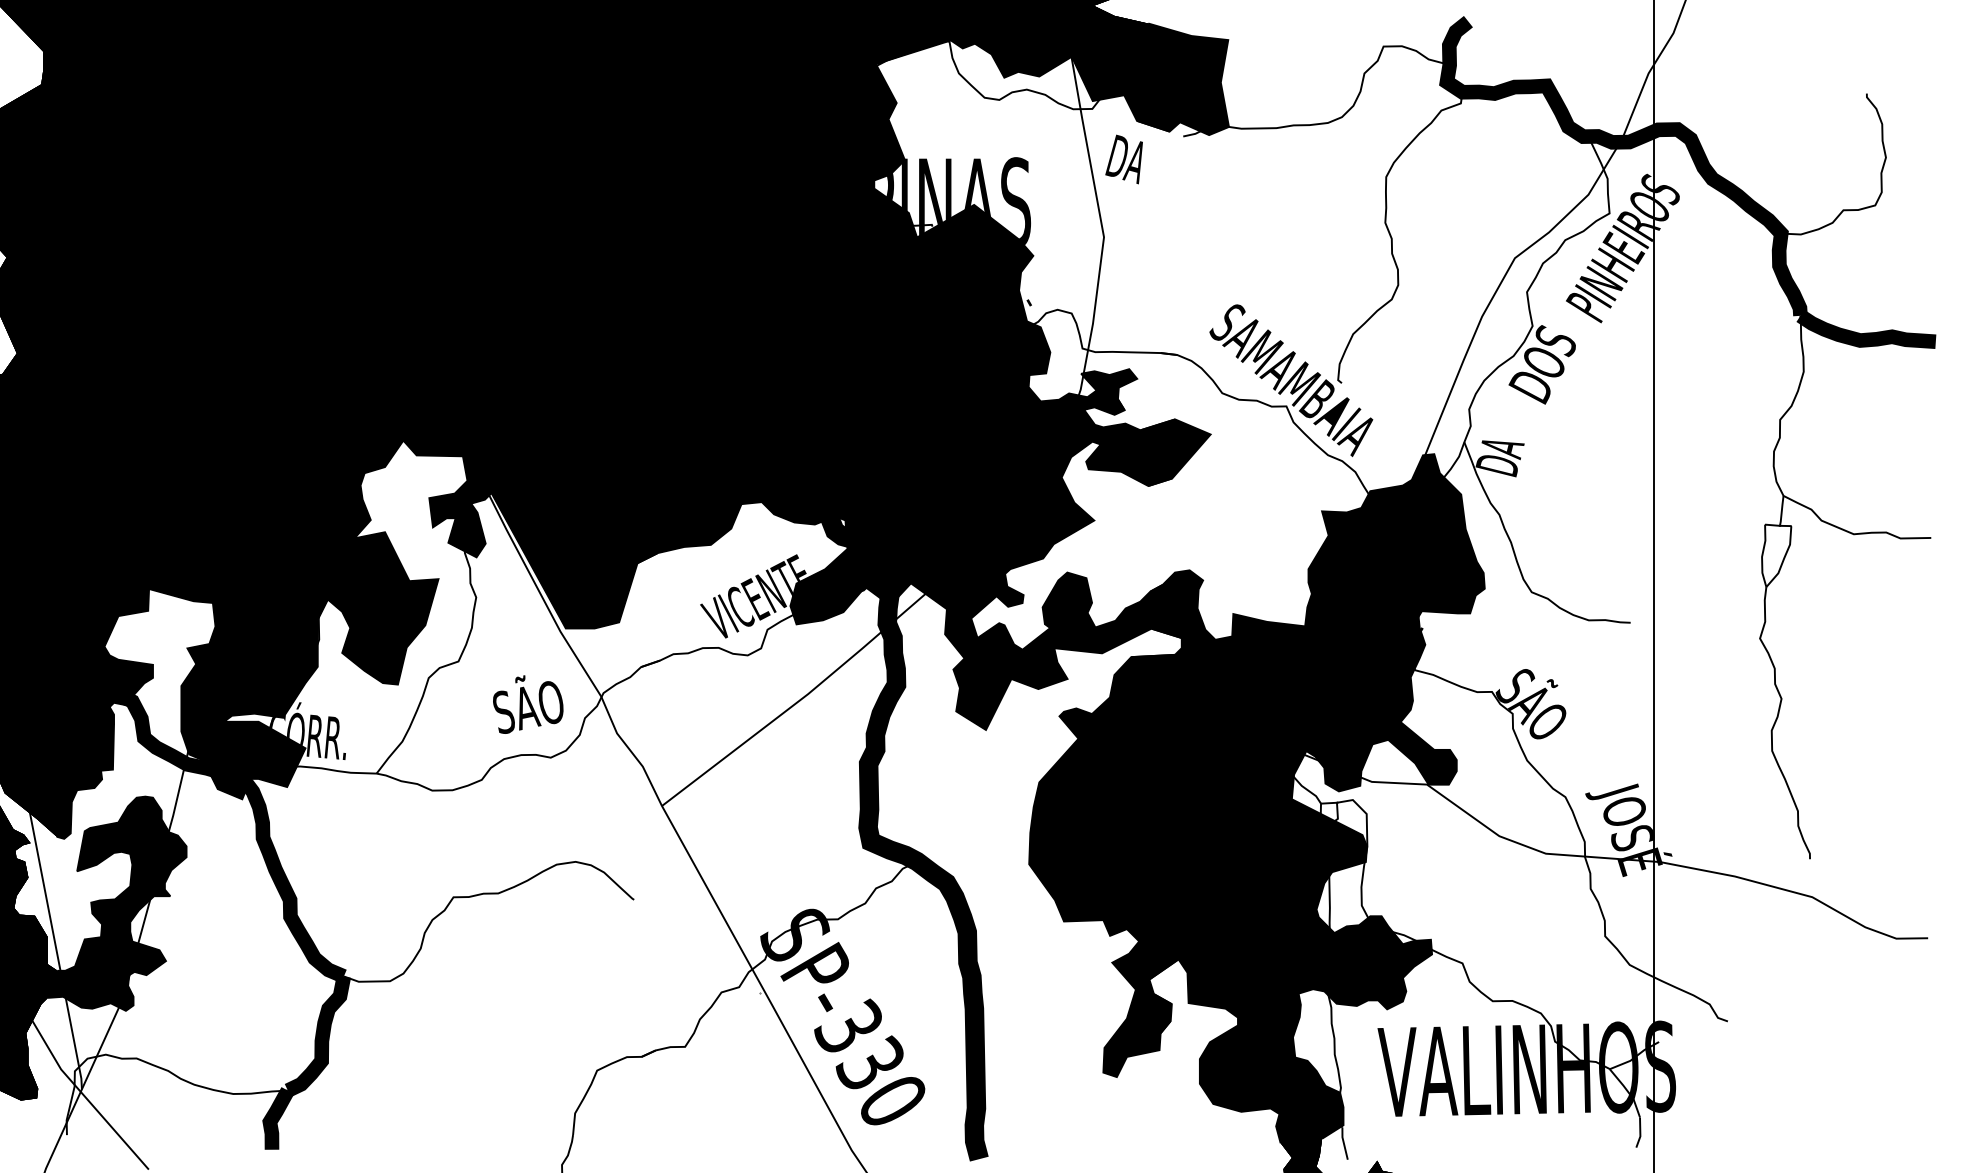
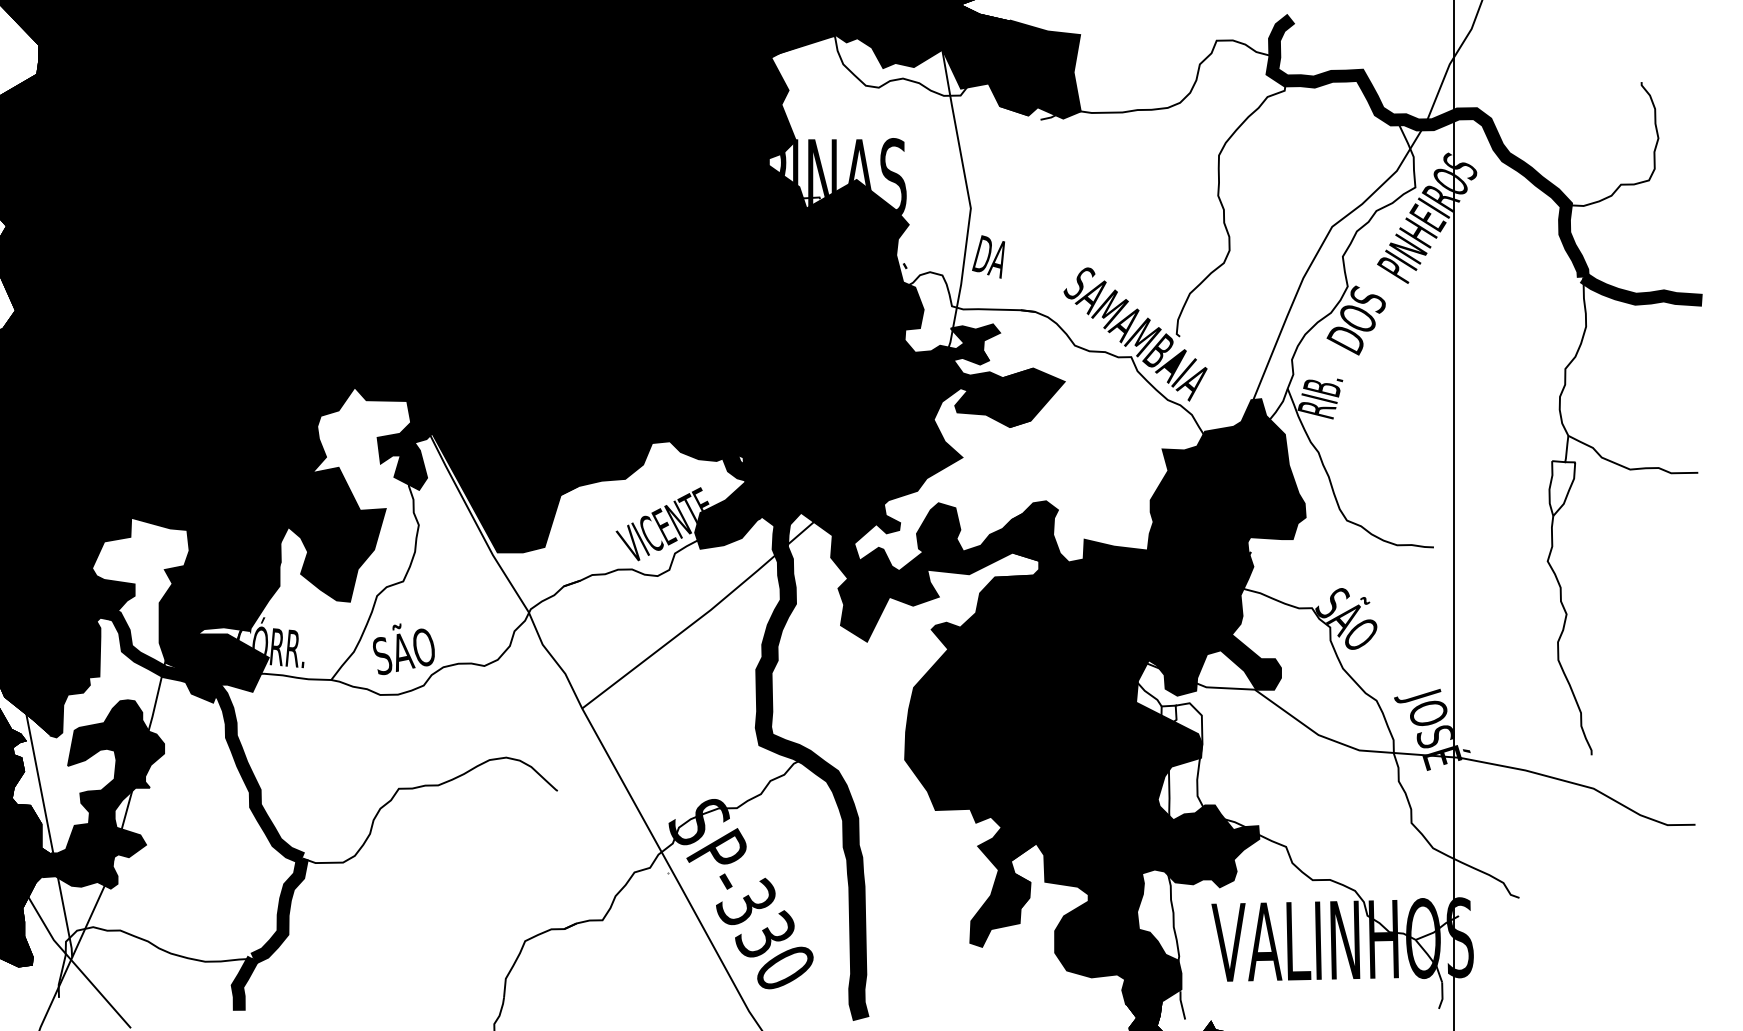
text: (1123, 159) -> (988, 256), moved
text: (1502, 452) -> (1321, 397), DA -> RIB.
text: (528, 704) -> (404, 649), moved

